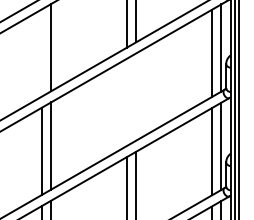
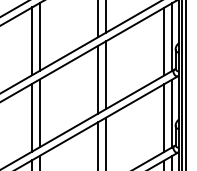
line: (42, 53) -> (32, 41), added
line: (136, 97) -> (105, 75), added
line: (127, 102) -> (98, 79), added

